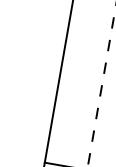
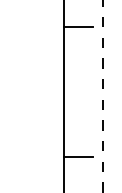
line: (84, 24) -> (78, 27), added

